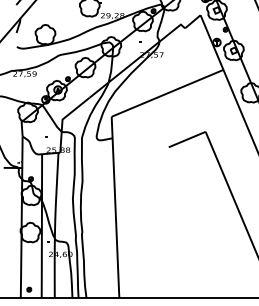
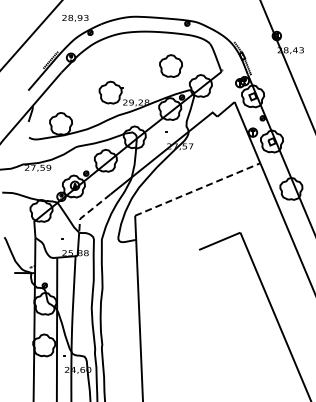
line: (167, 93) -> (197, 189), solid -> dashed
line: (70, 112) -> (89, 211), solid -> dashed

